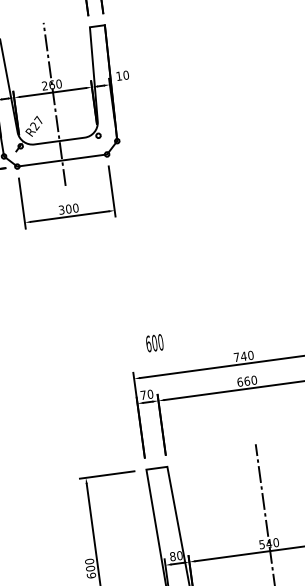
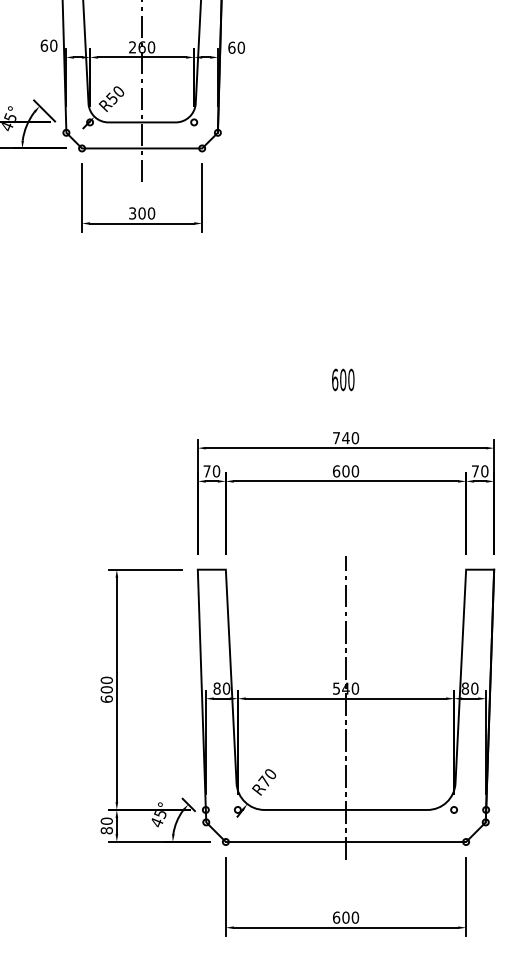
text: (118, 76) -> (231, 47), 10 -> 60
text: (36, 122) -> (115, 94), R27 -> R50
text: (154, 342) -> (343, 379), moved
text: (246, 381) -> (345, 471), 660 -> 600

